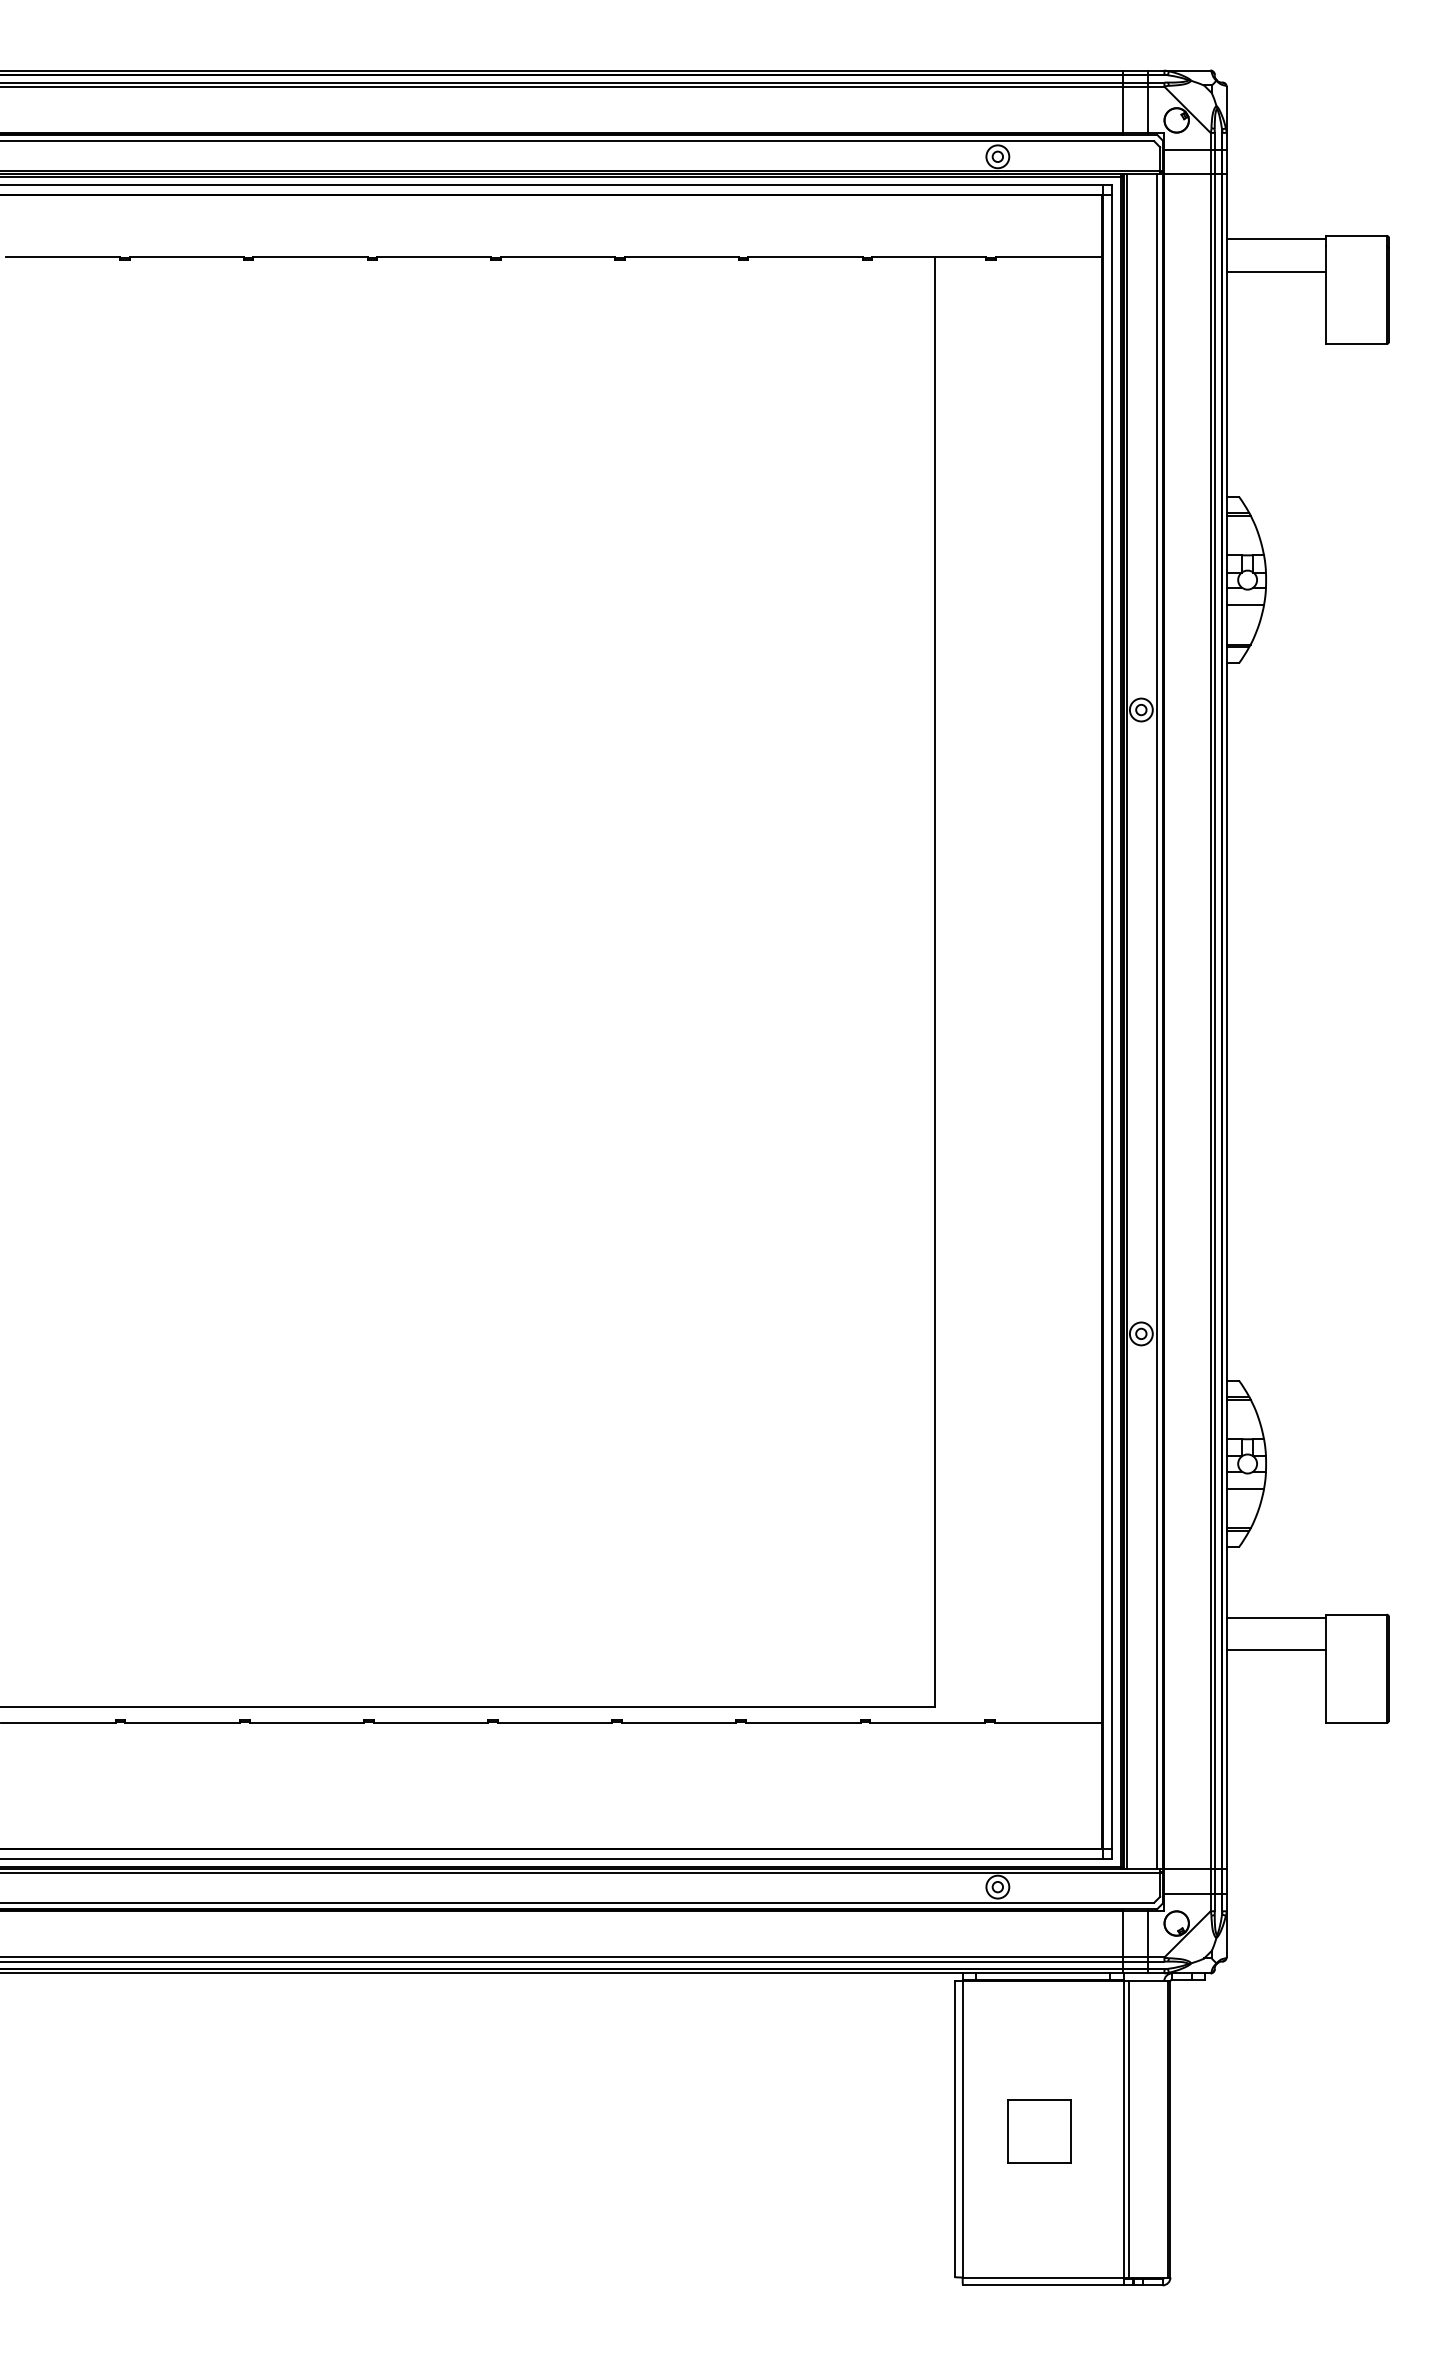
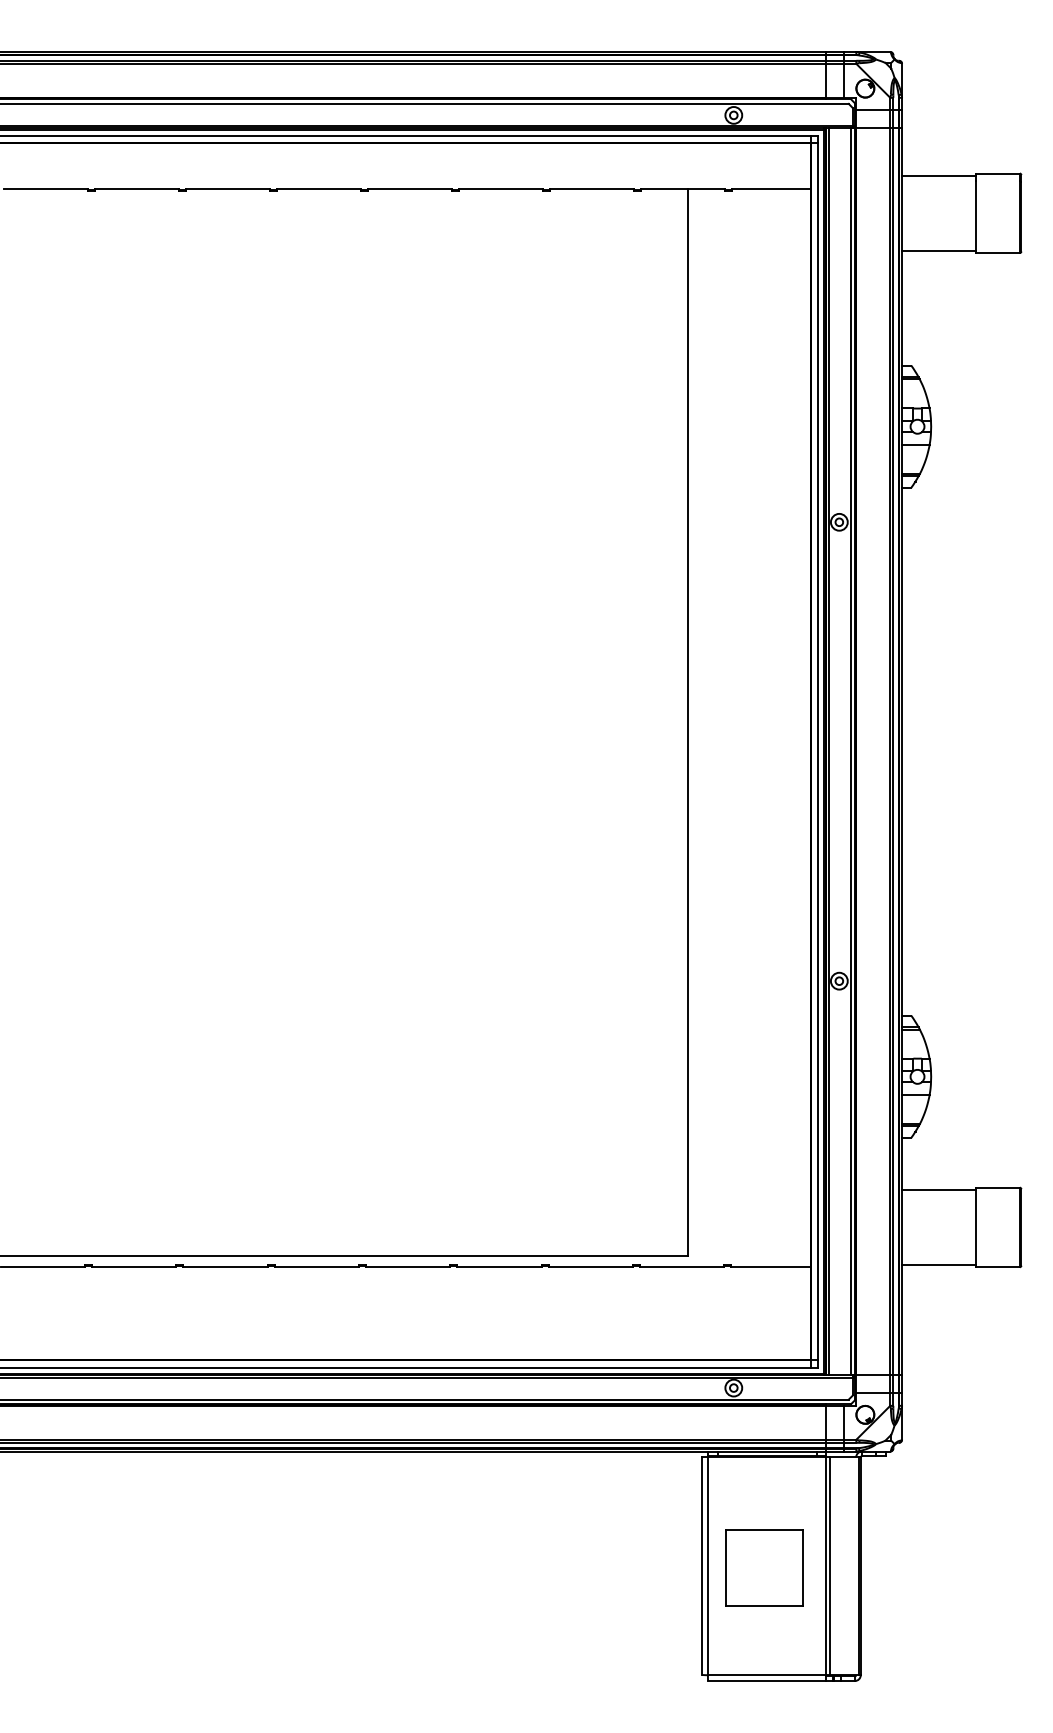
line: (1276, 271) -> (938, 250), moved
line: (1276, 1649) -> (938, 1264), moved
part: (1039, 2131) -> (764, 1567), size x1.67

